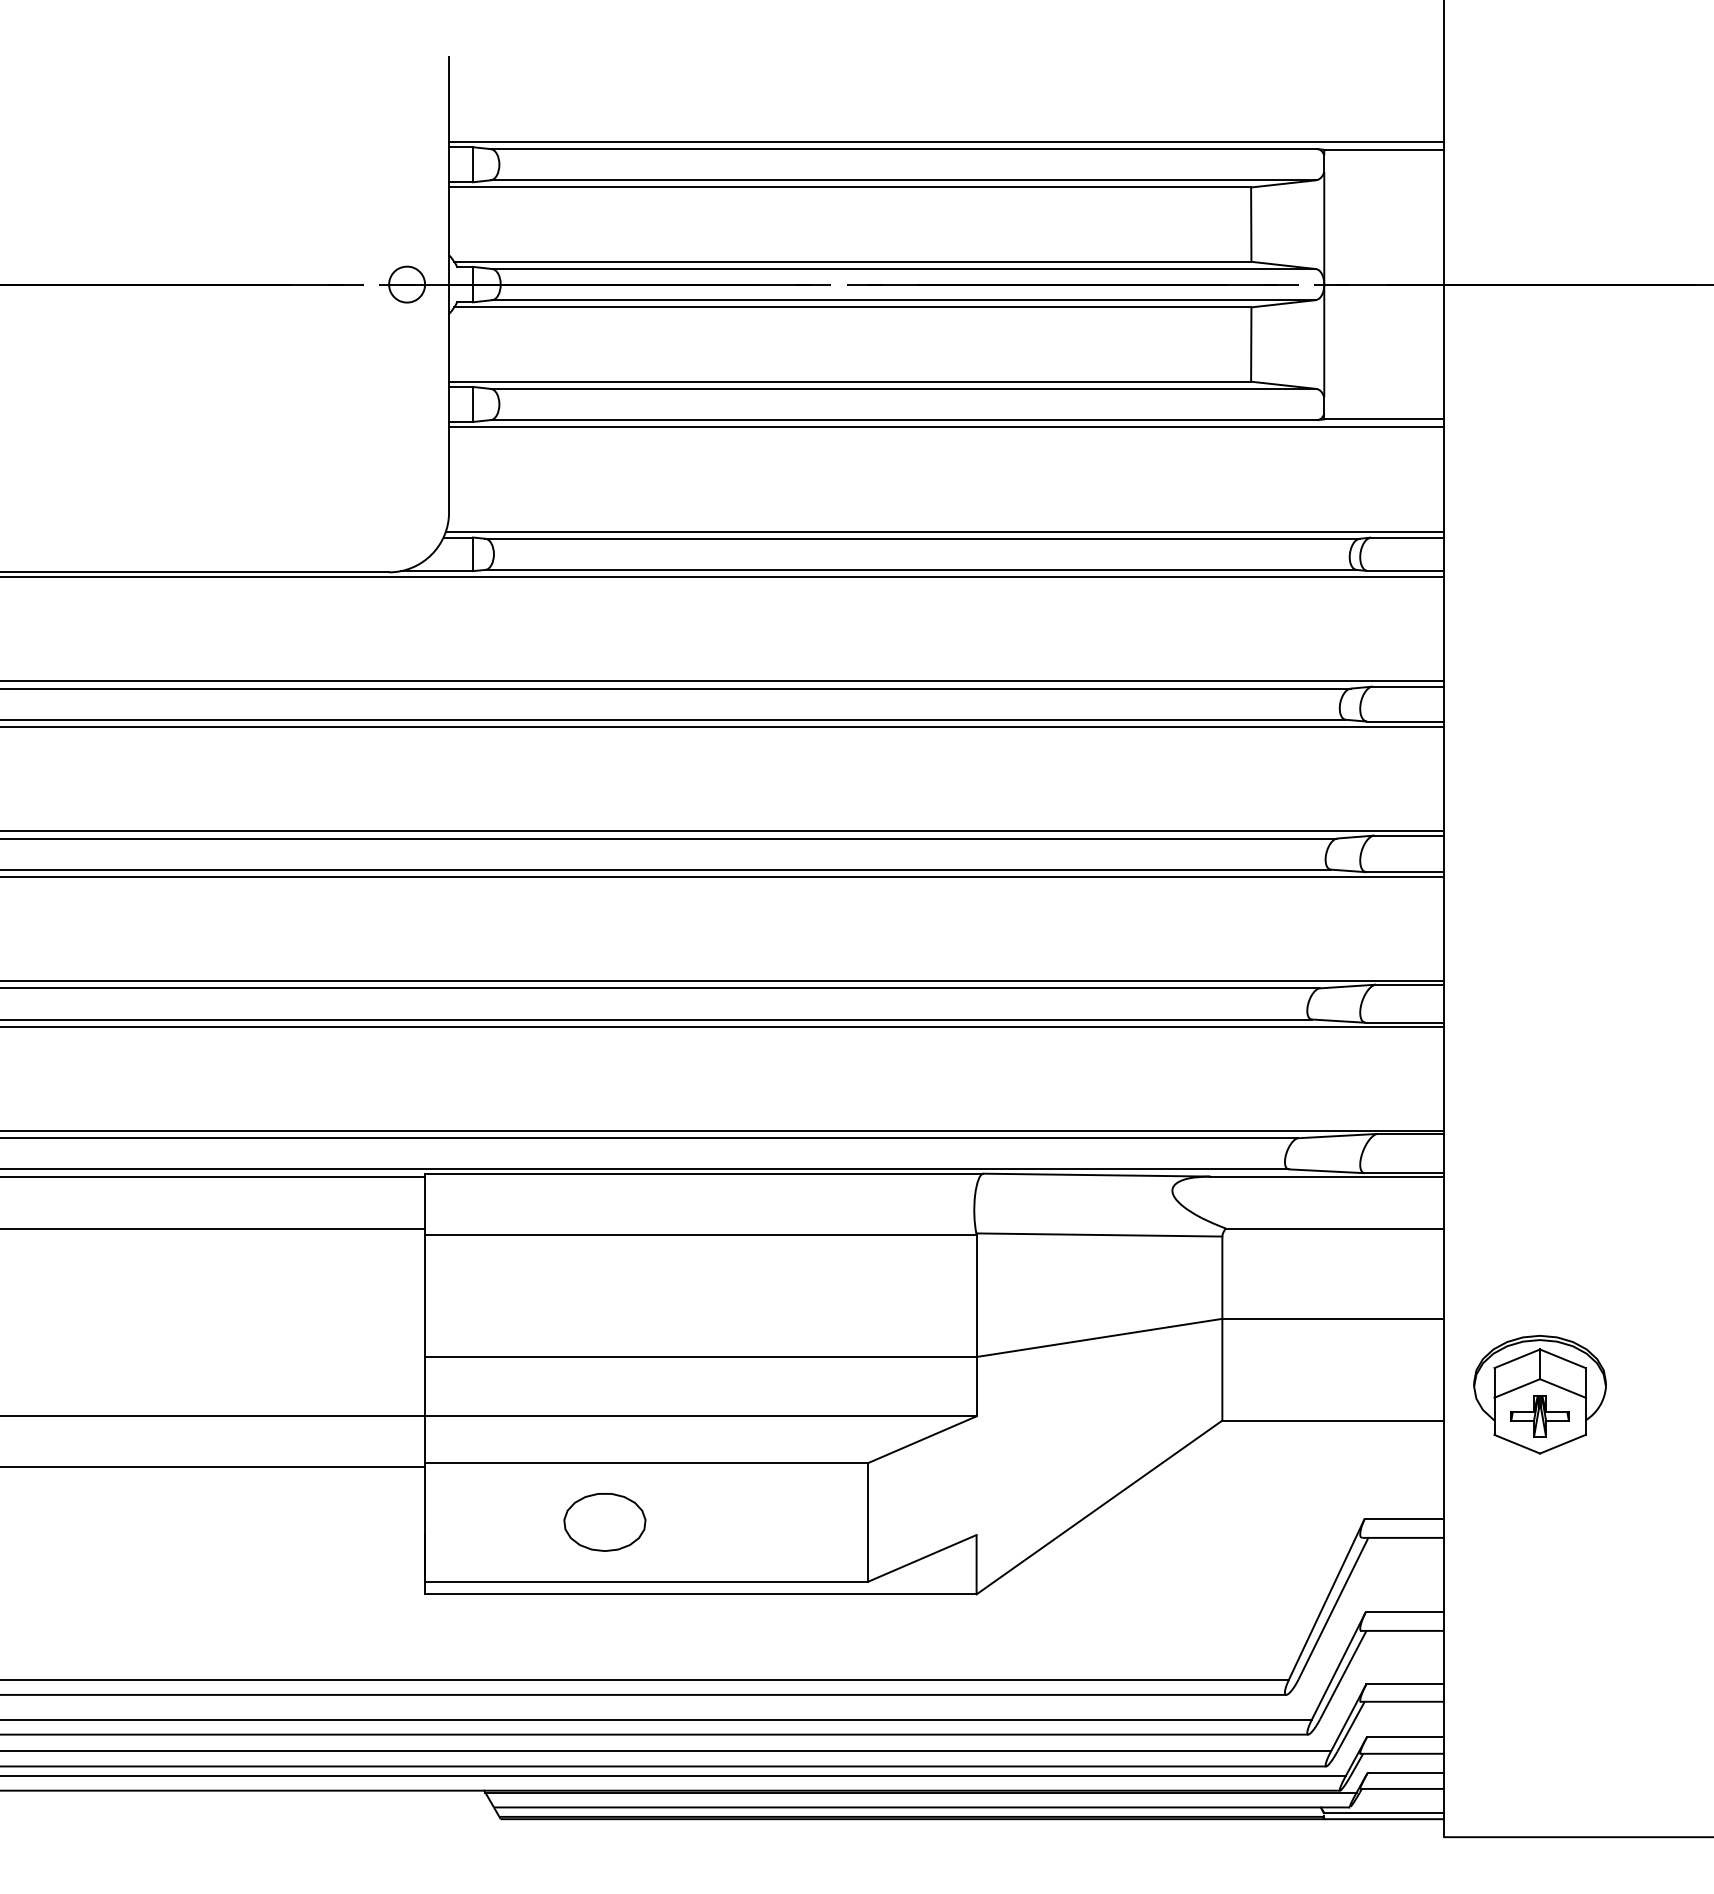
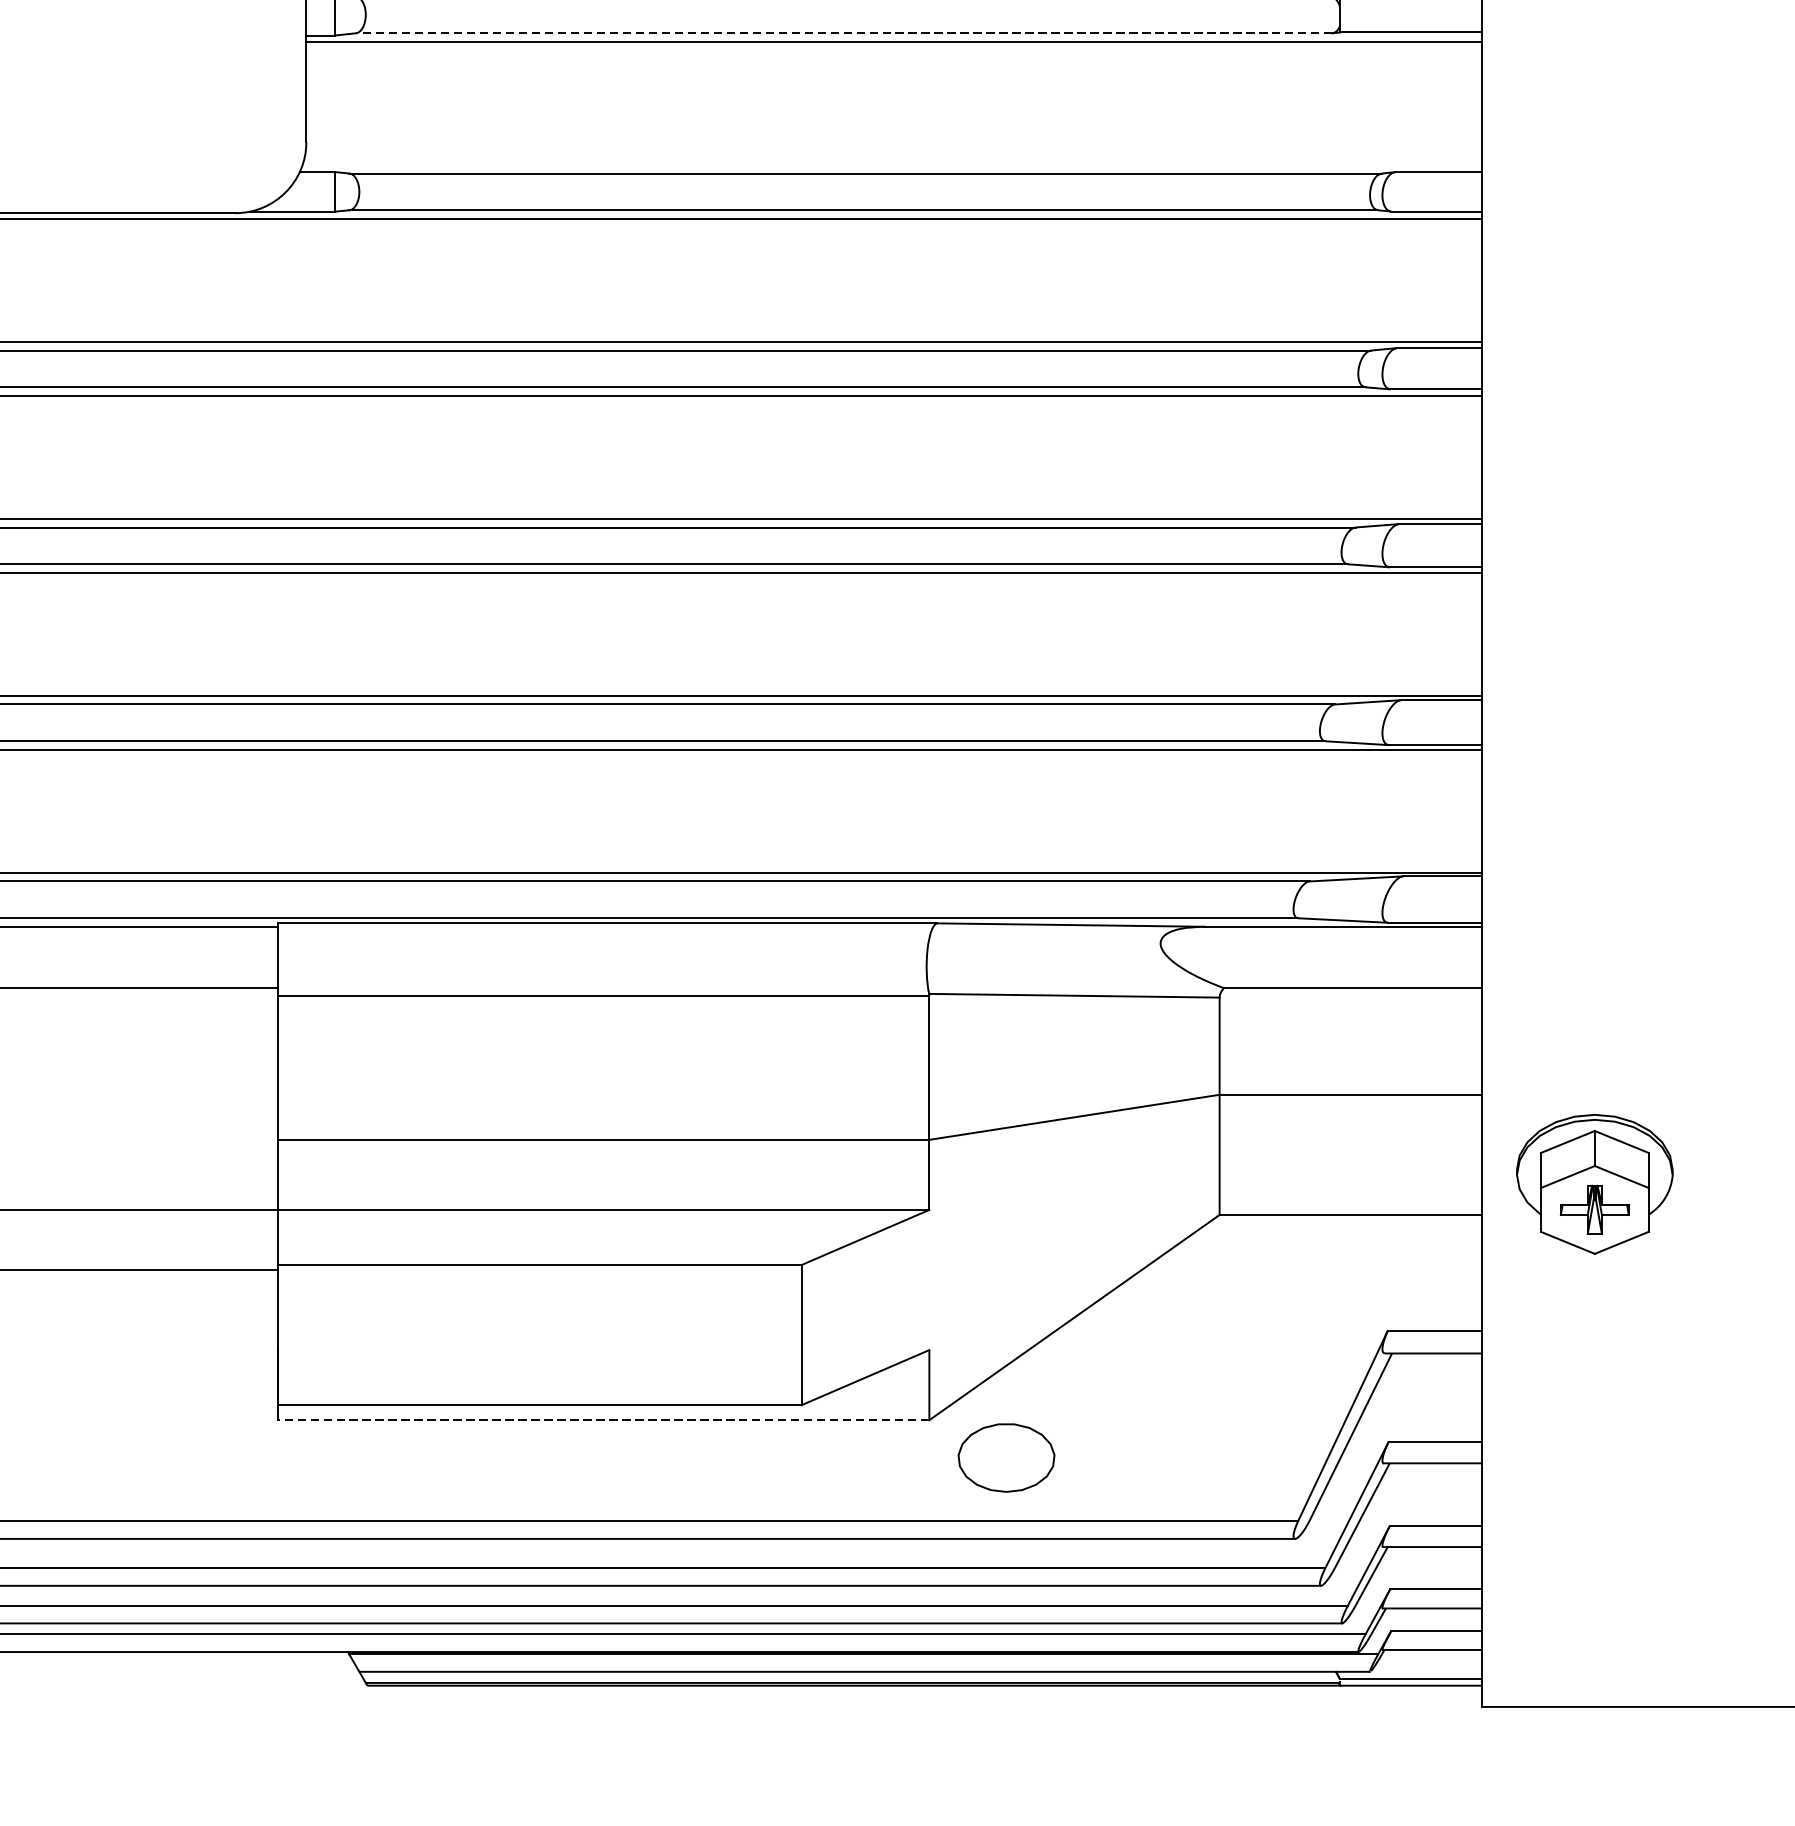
line: (903, 420) -> (843, 33), solid -> dashed
line: (944, 531) -> (891, 164), removed
part: (604, 1522) -> (1006, 1458), moved
line: (700, 1594) -> (603, 1420), solid -> dashed

